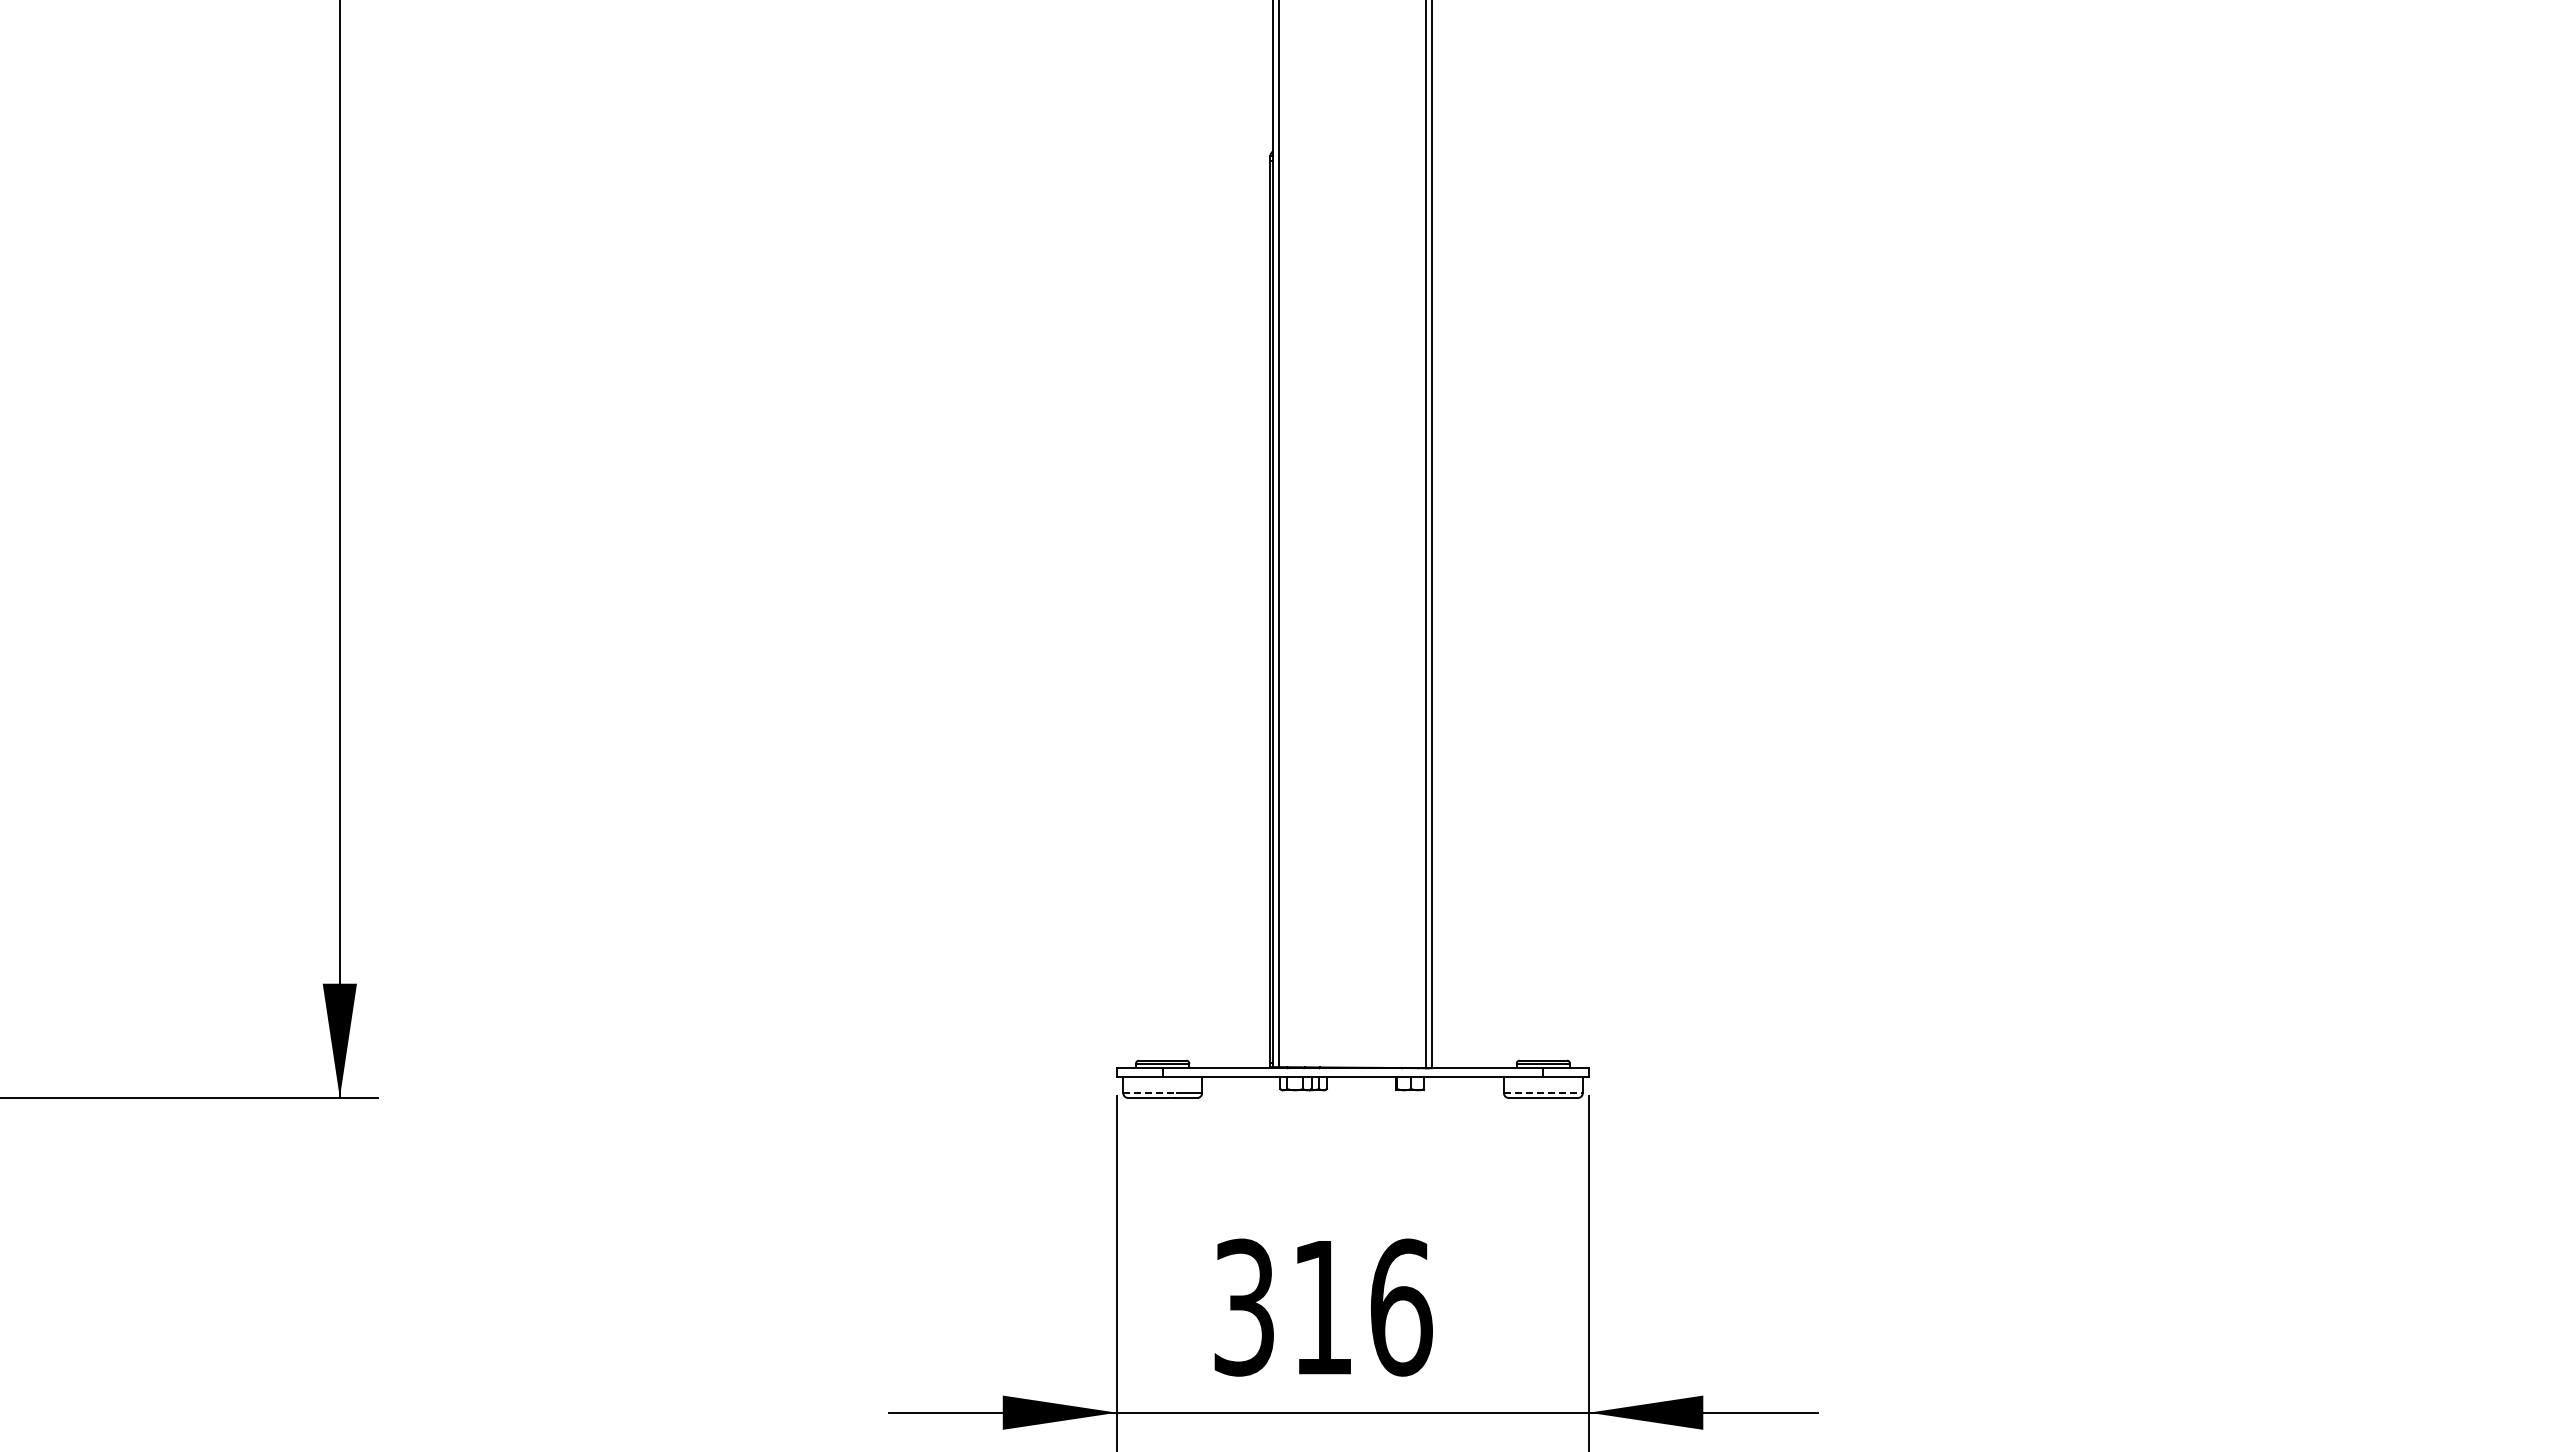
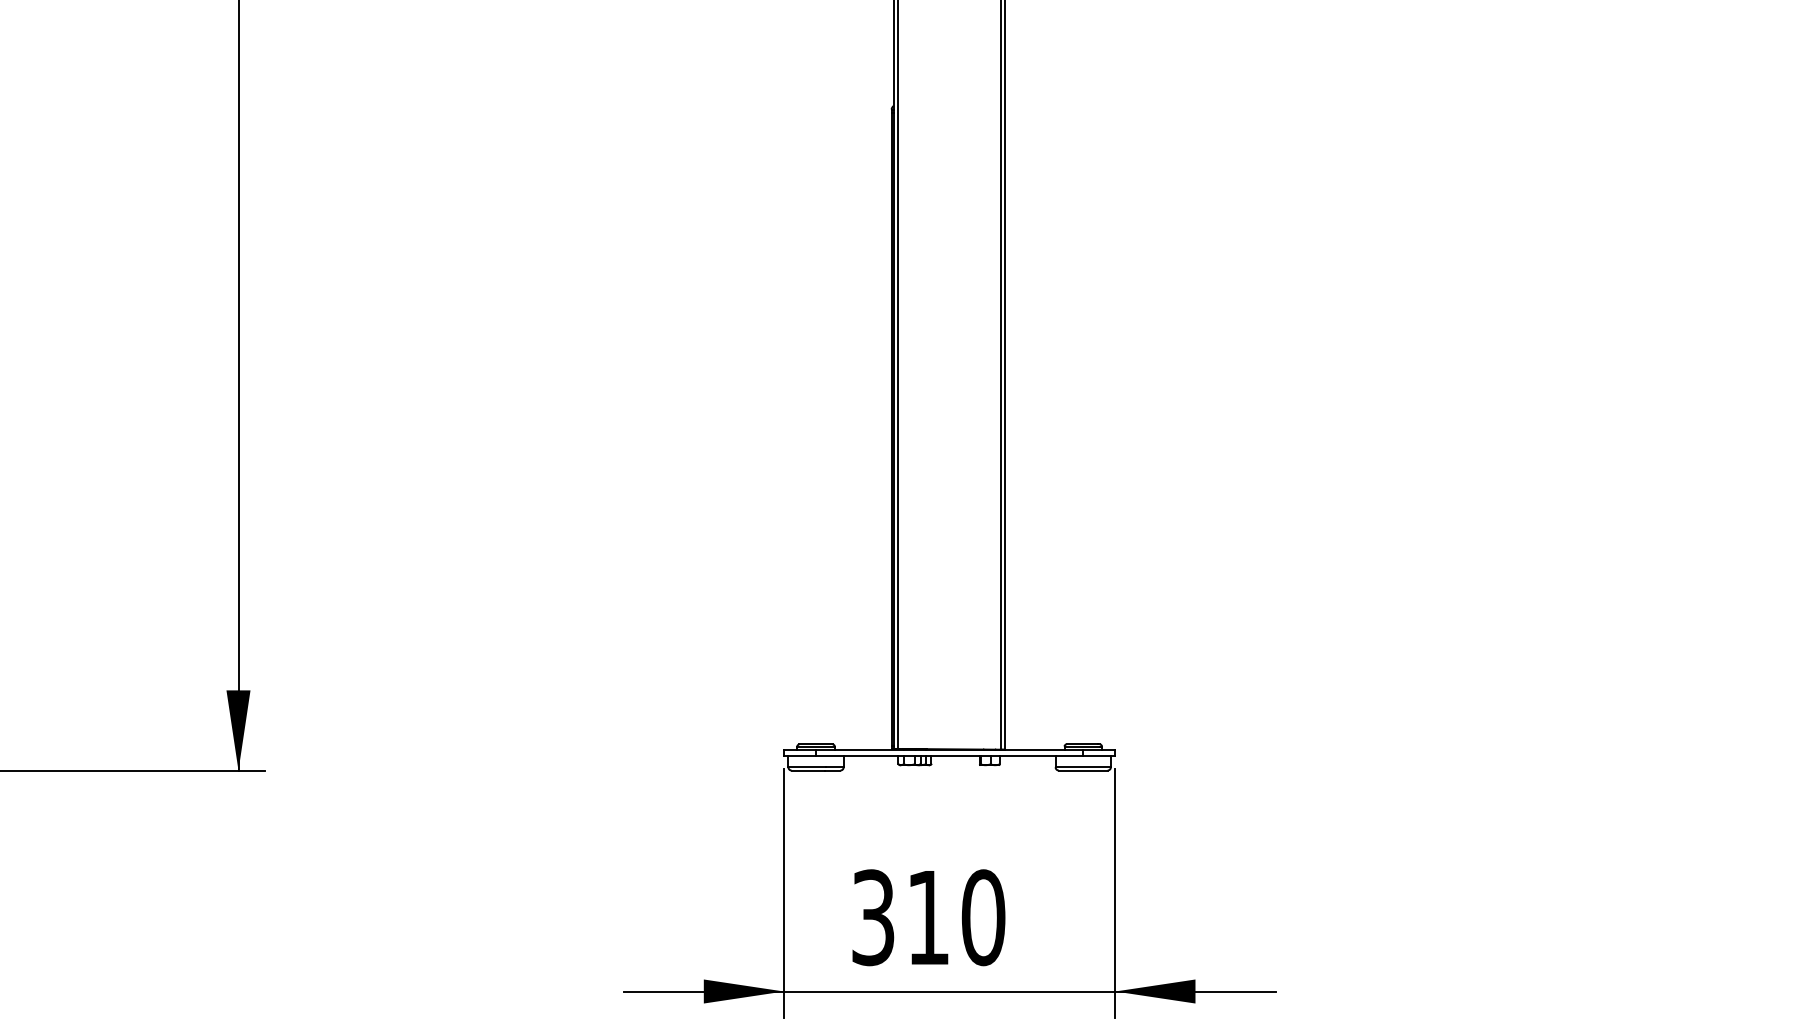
line: (1150, 1093) -> (807, 767), dashed -> solid
line: (1543, 1093) -> (1083, 767), dashed -> solid
text: (1401, 1307) -> (983, 917), 316 -> 310

